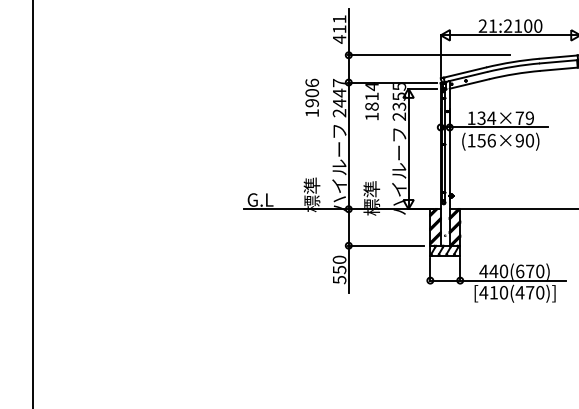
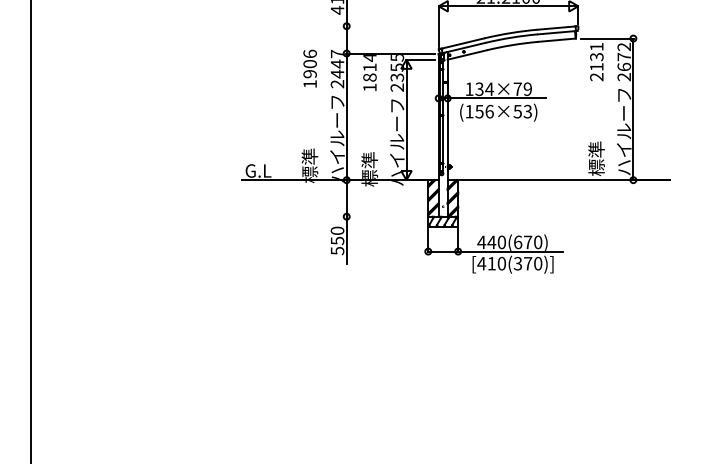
line: (429, 55) -> (427, 26), removed
text: (524, 140) -> (522, 111), (156×90) -> (156×53)
line: (386, 245) -> (384, 216), removed
text: (519, 292) -> (517, 263), [410(470)] -> [410(370)]

